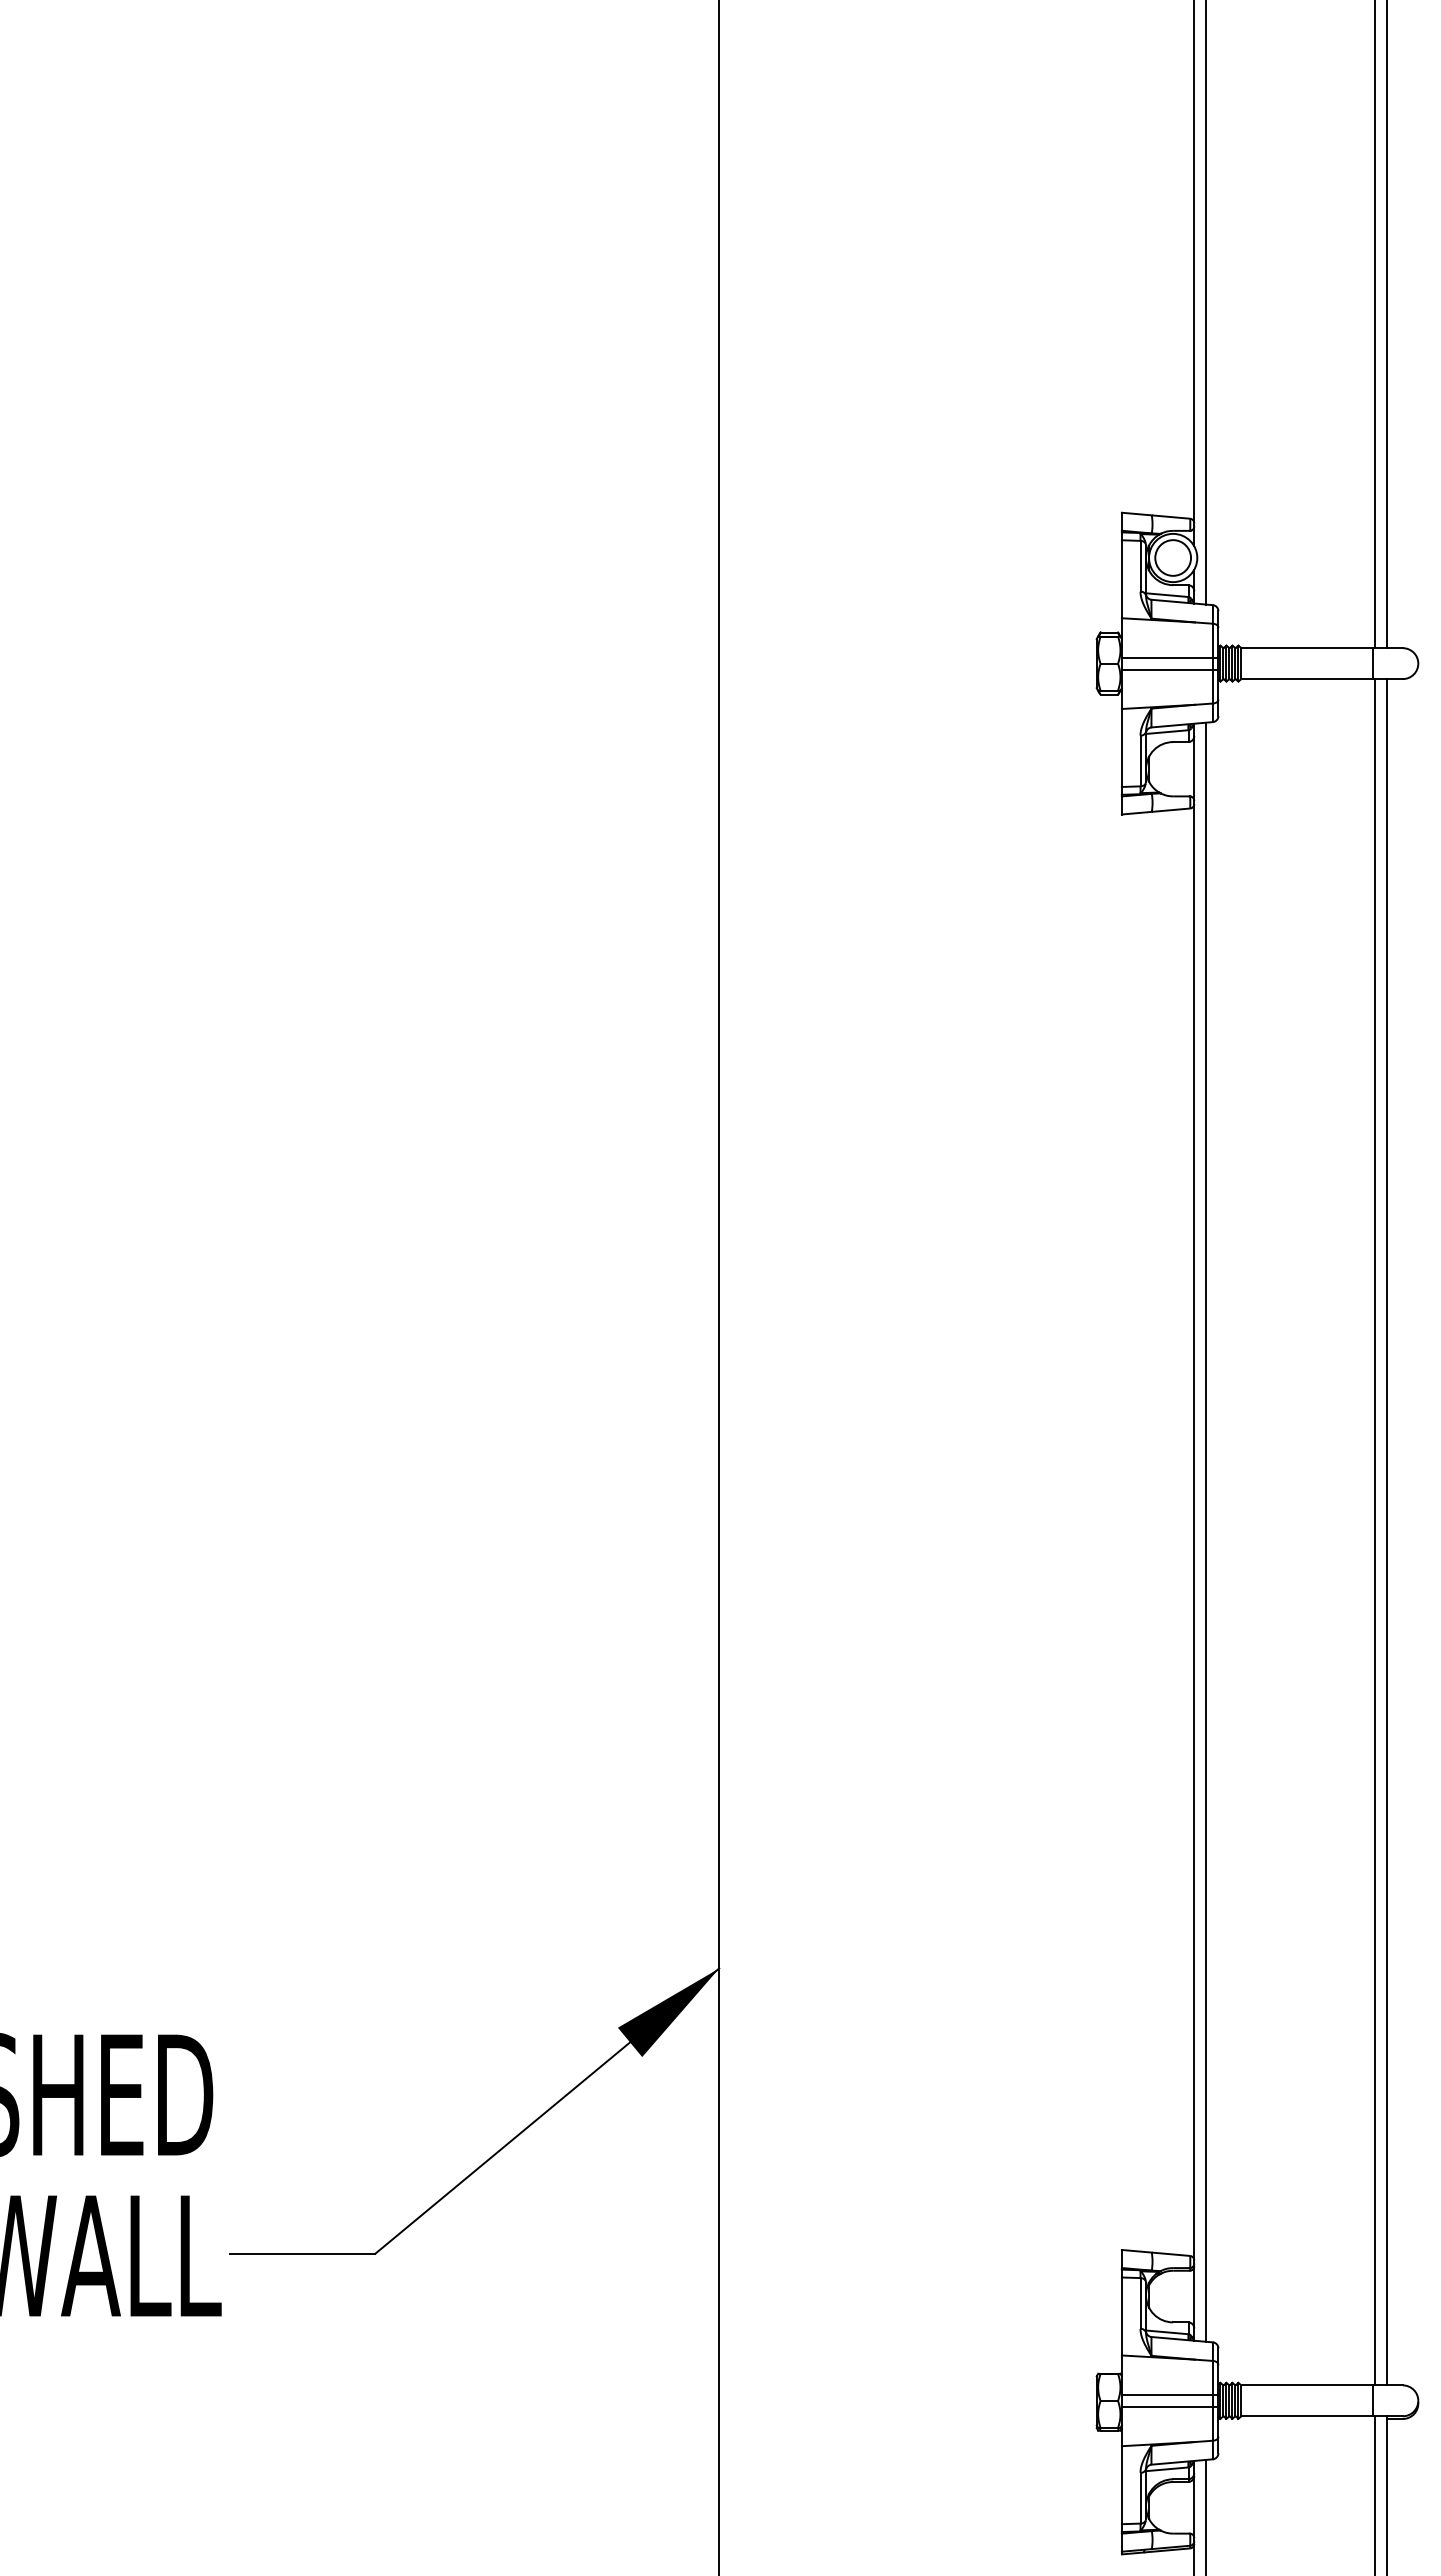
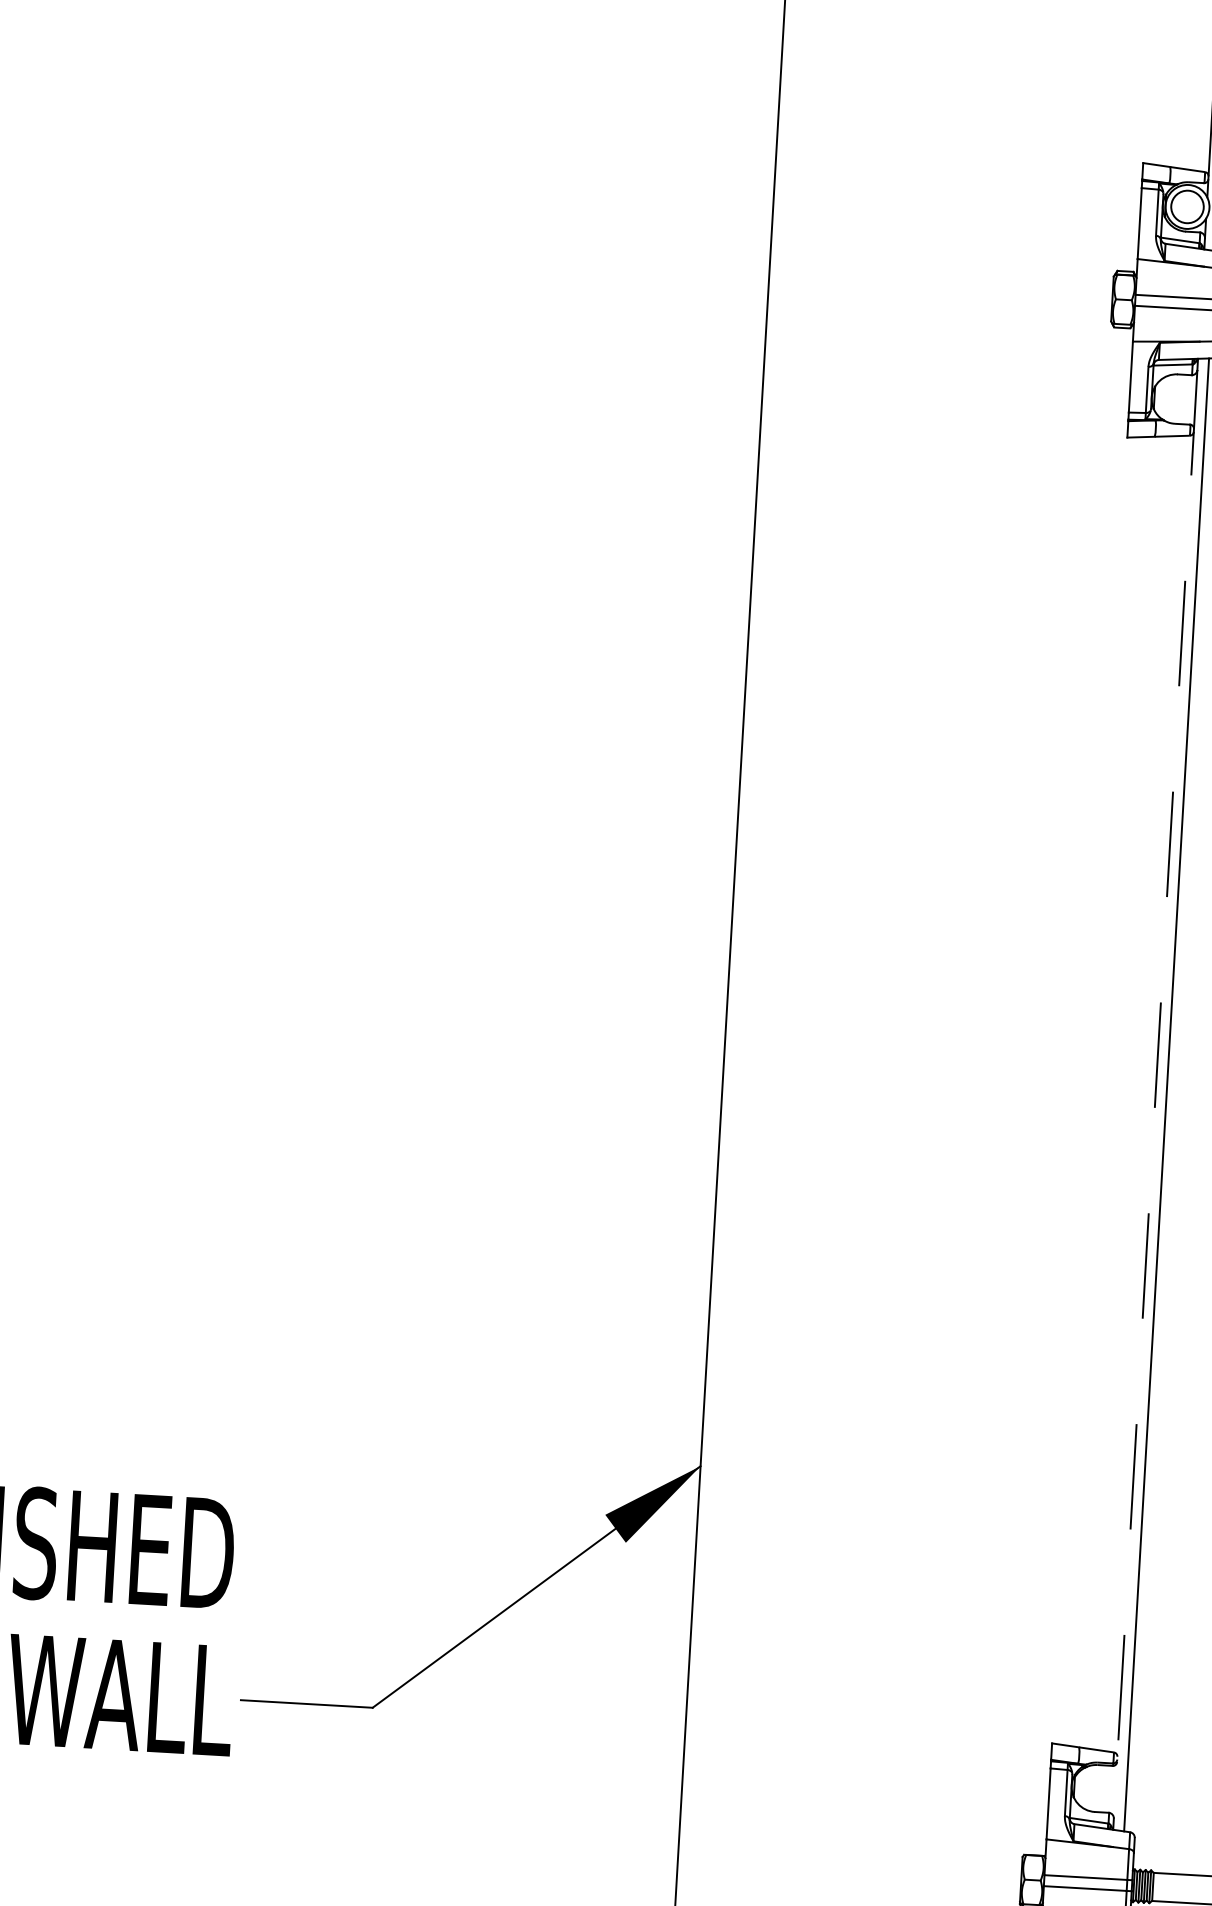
line: (1194, 1532) -> (1155, 1094), solid -> dashed

